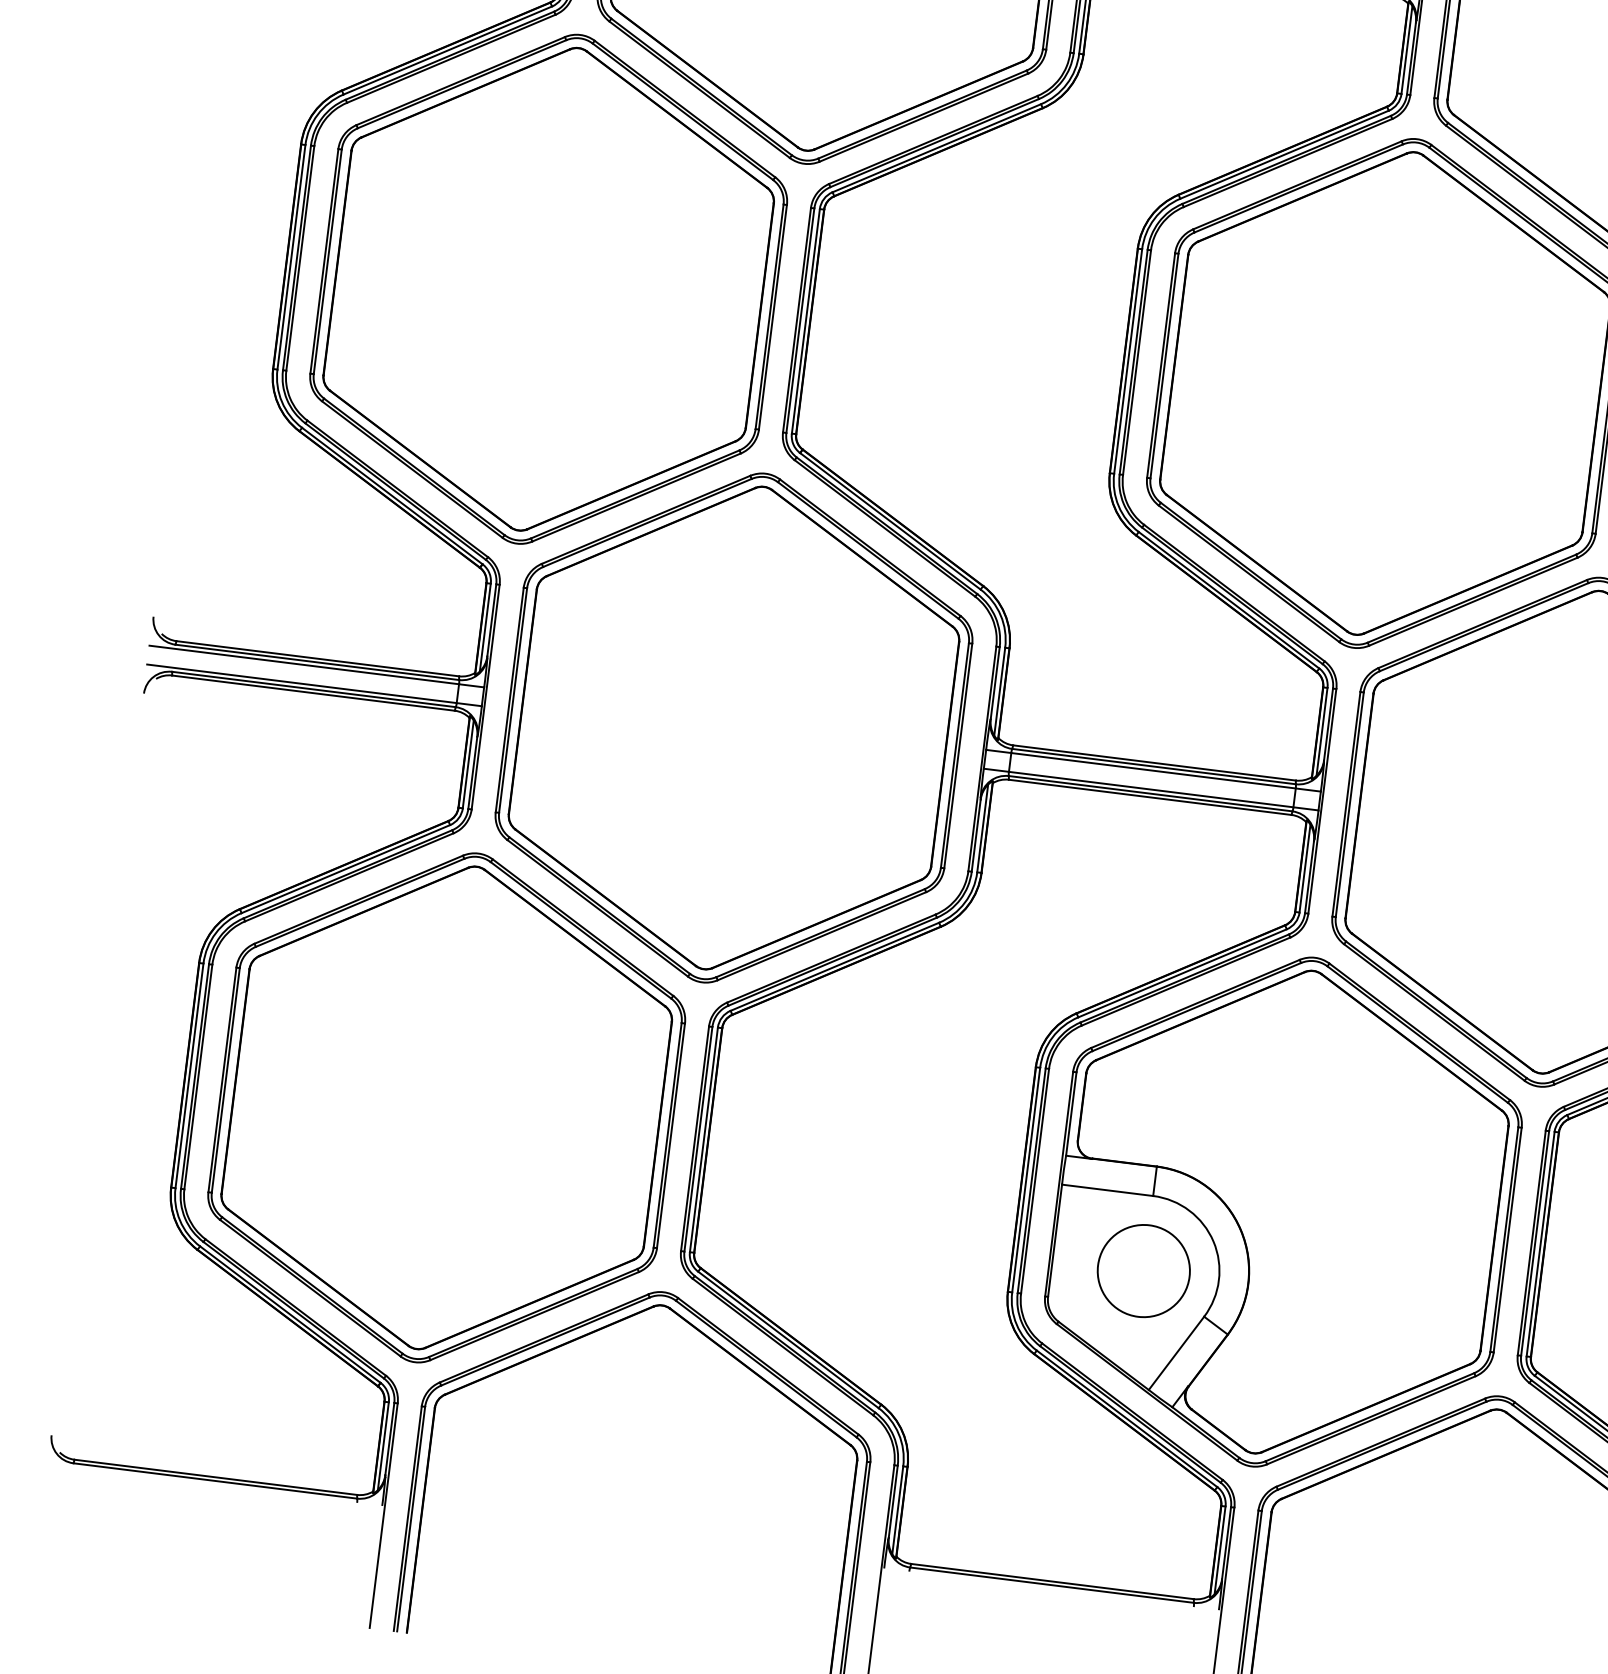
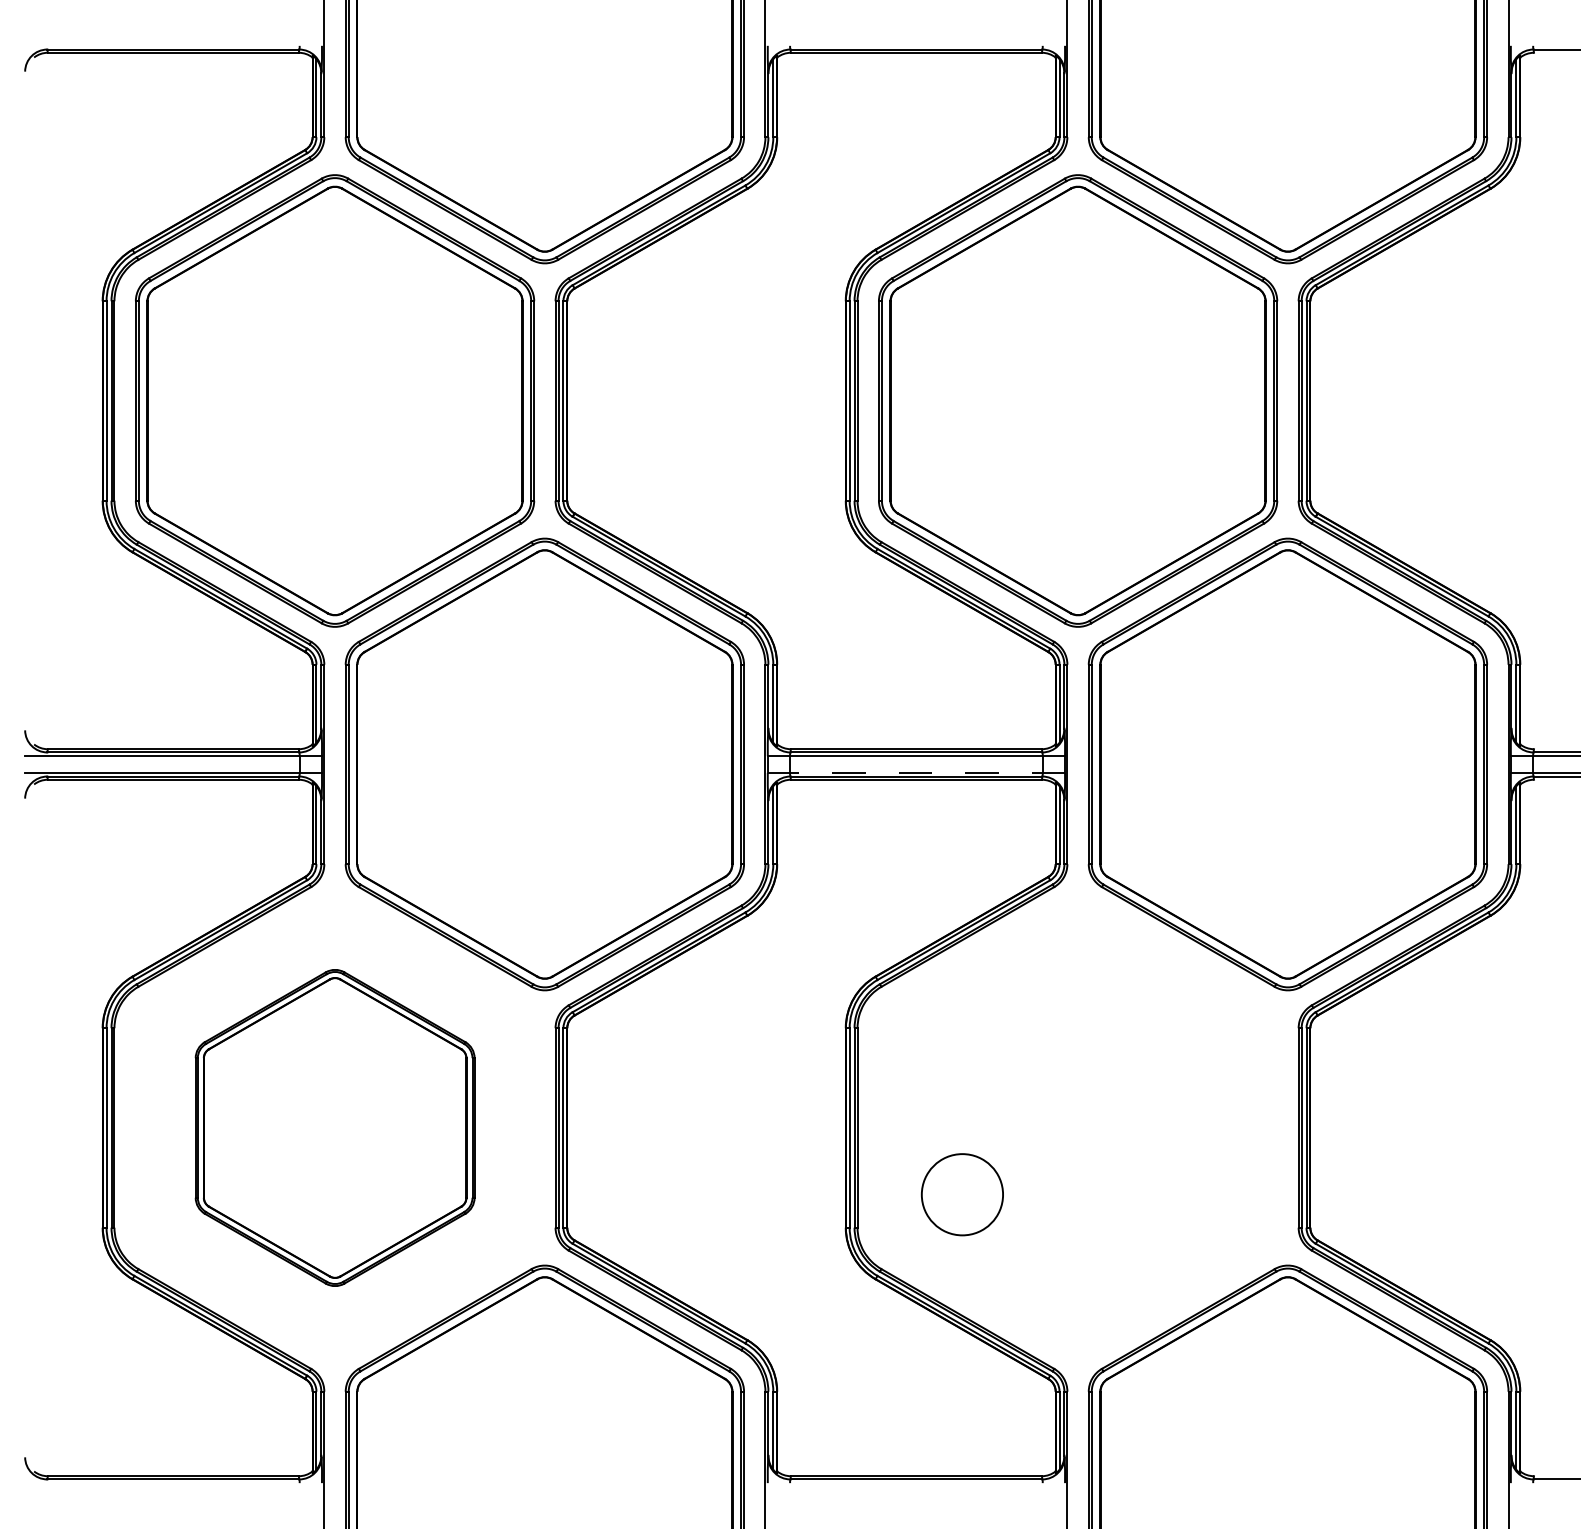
line: (1151, 789) -> (916, 772), solid -> dashed
part: (447, 1107) -> (335, 1127), size x0.7
part: (1283, 1211) -> (1078, 1127), removed

